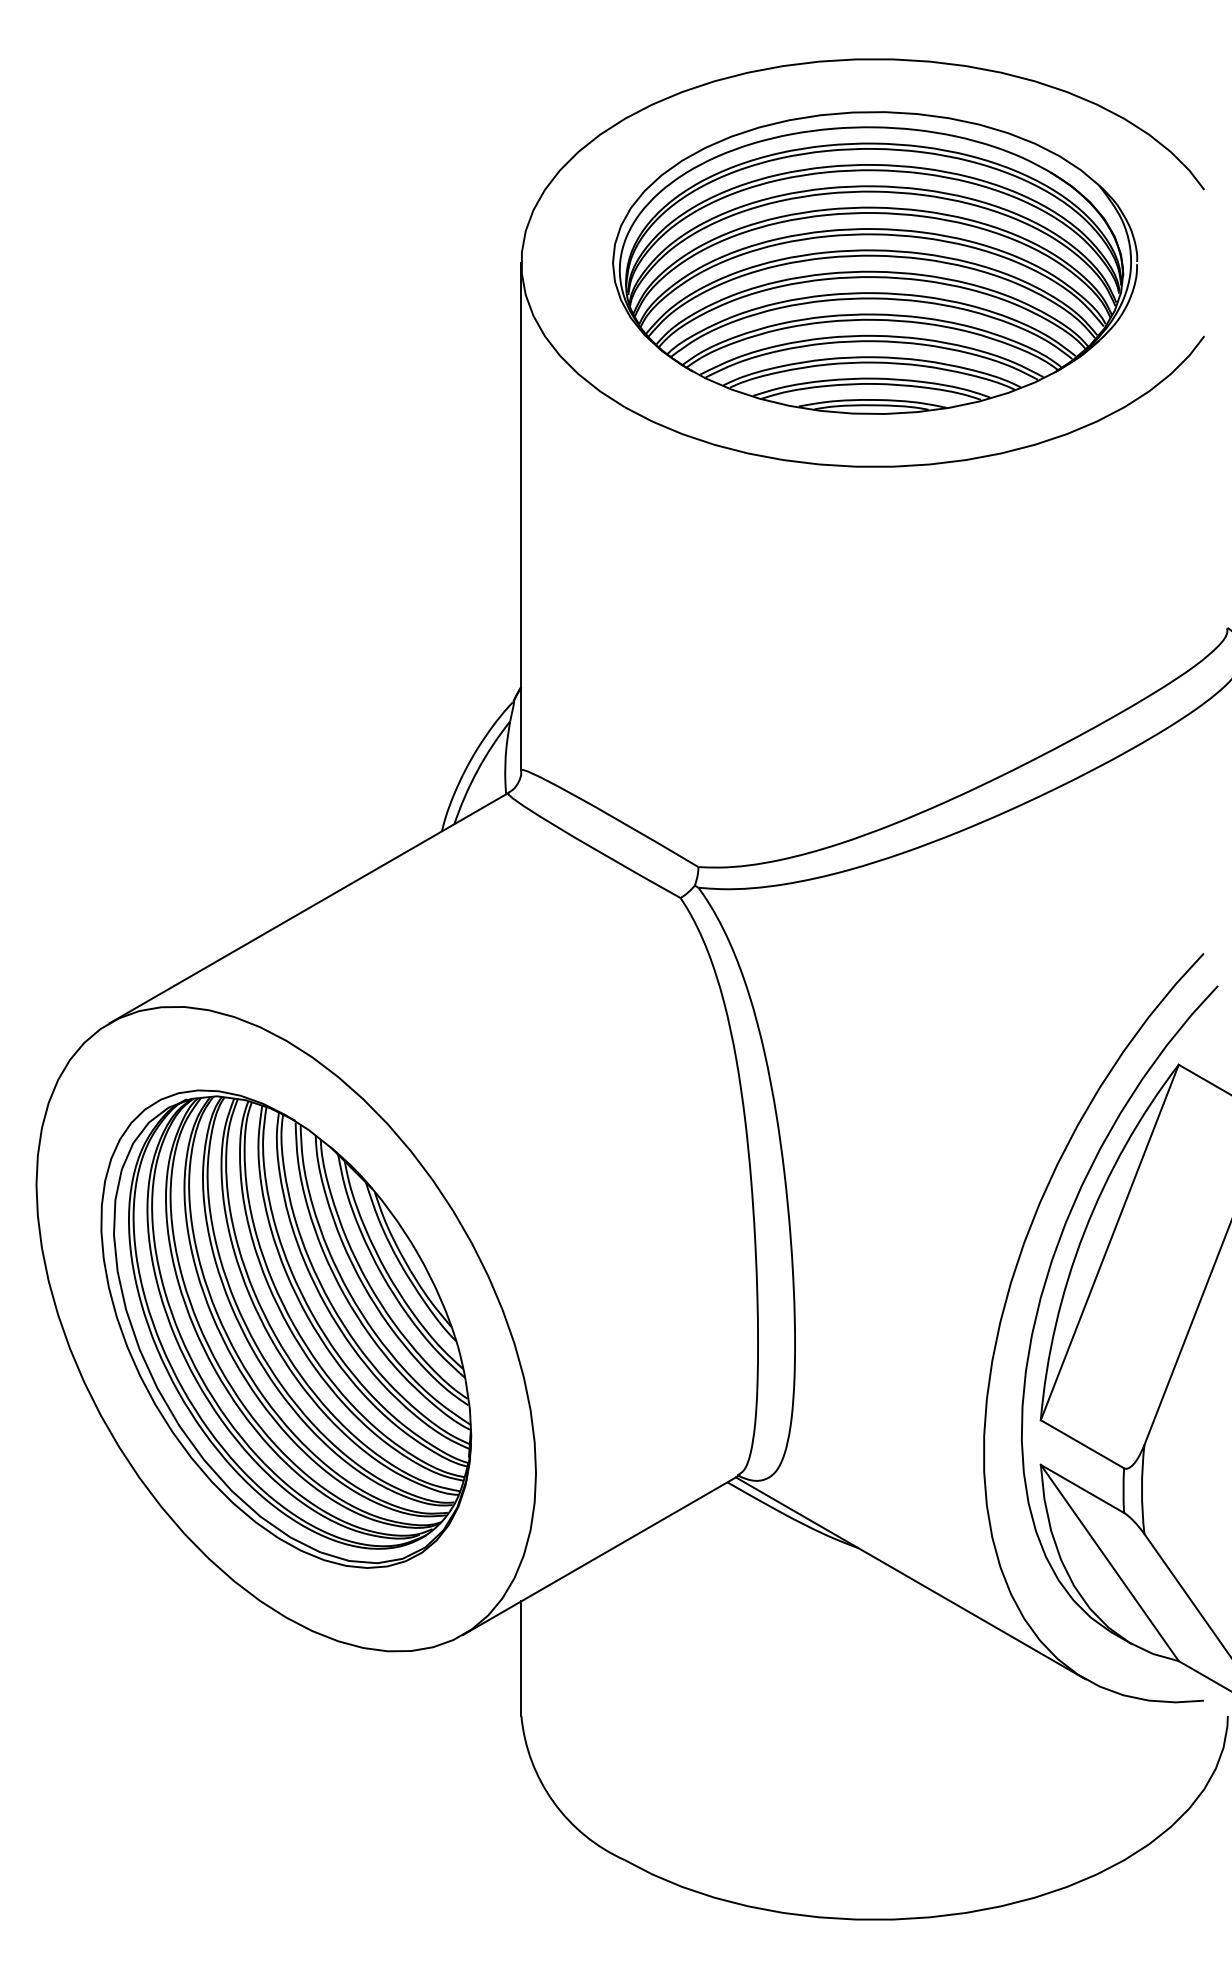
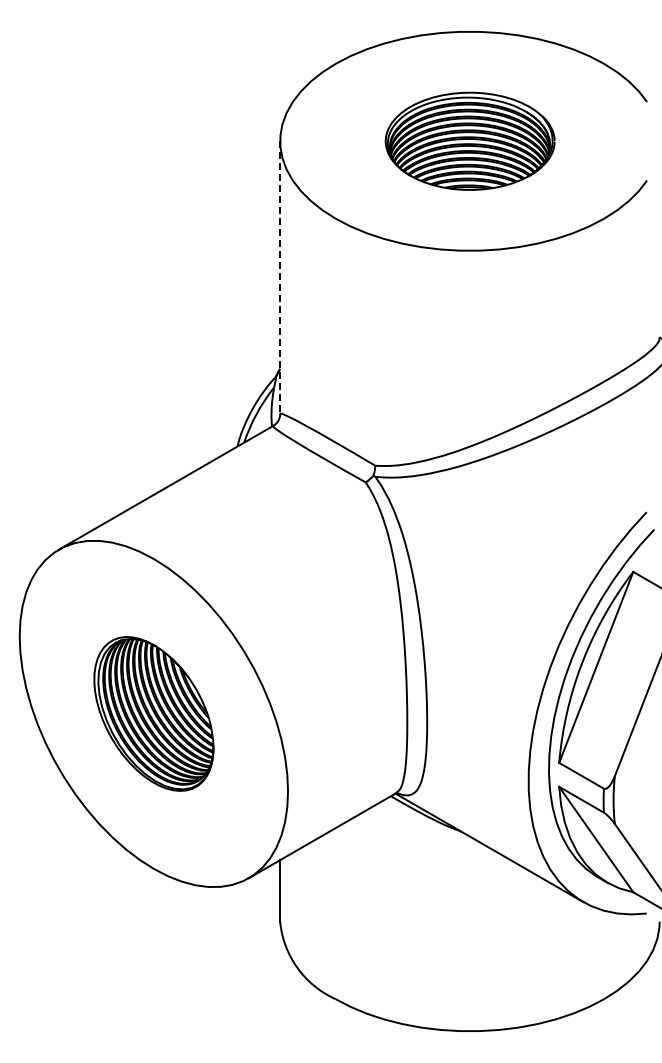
part: (873, 263) -> (469, 141), size x0.6
line: (521, 518) -> (280, 278), solid -> dashed
part: (285, 1328) -> (153, 713), size x0.6

